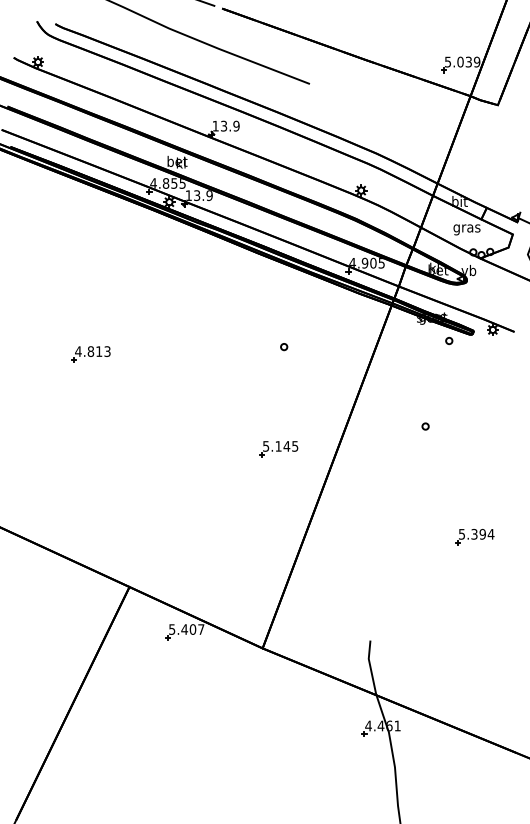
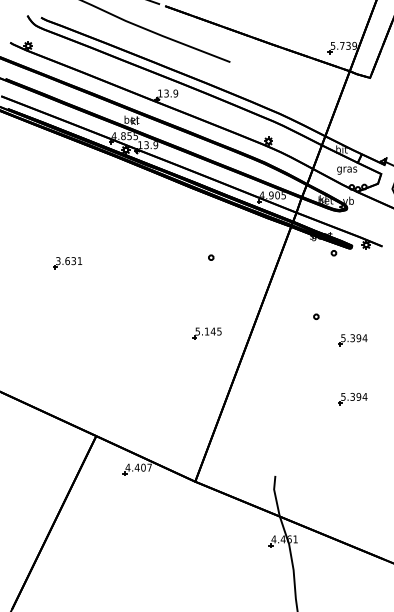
text: (460, 61) -> (342, 45), 5.039 -> 5.739
text: (92, 351) -> (68, 261), 4.813 -> 3.631
part: (474, 458) -> (352, 340), added
text: (171, 629) -> (127, 467), 5.407 -> 4.407

